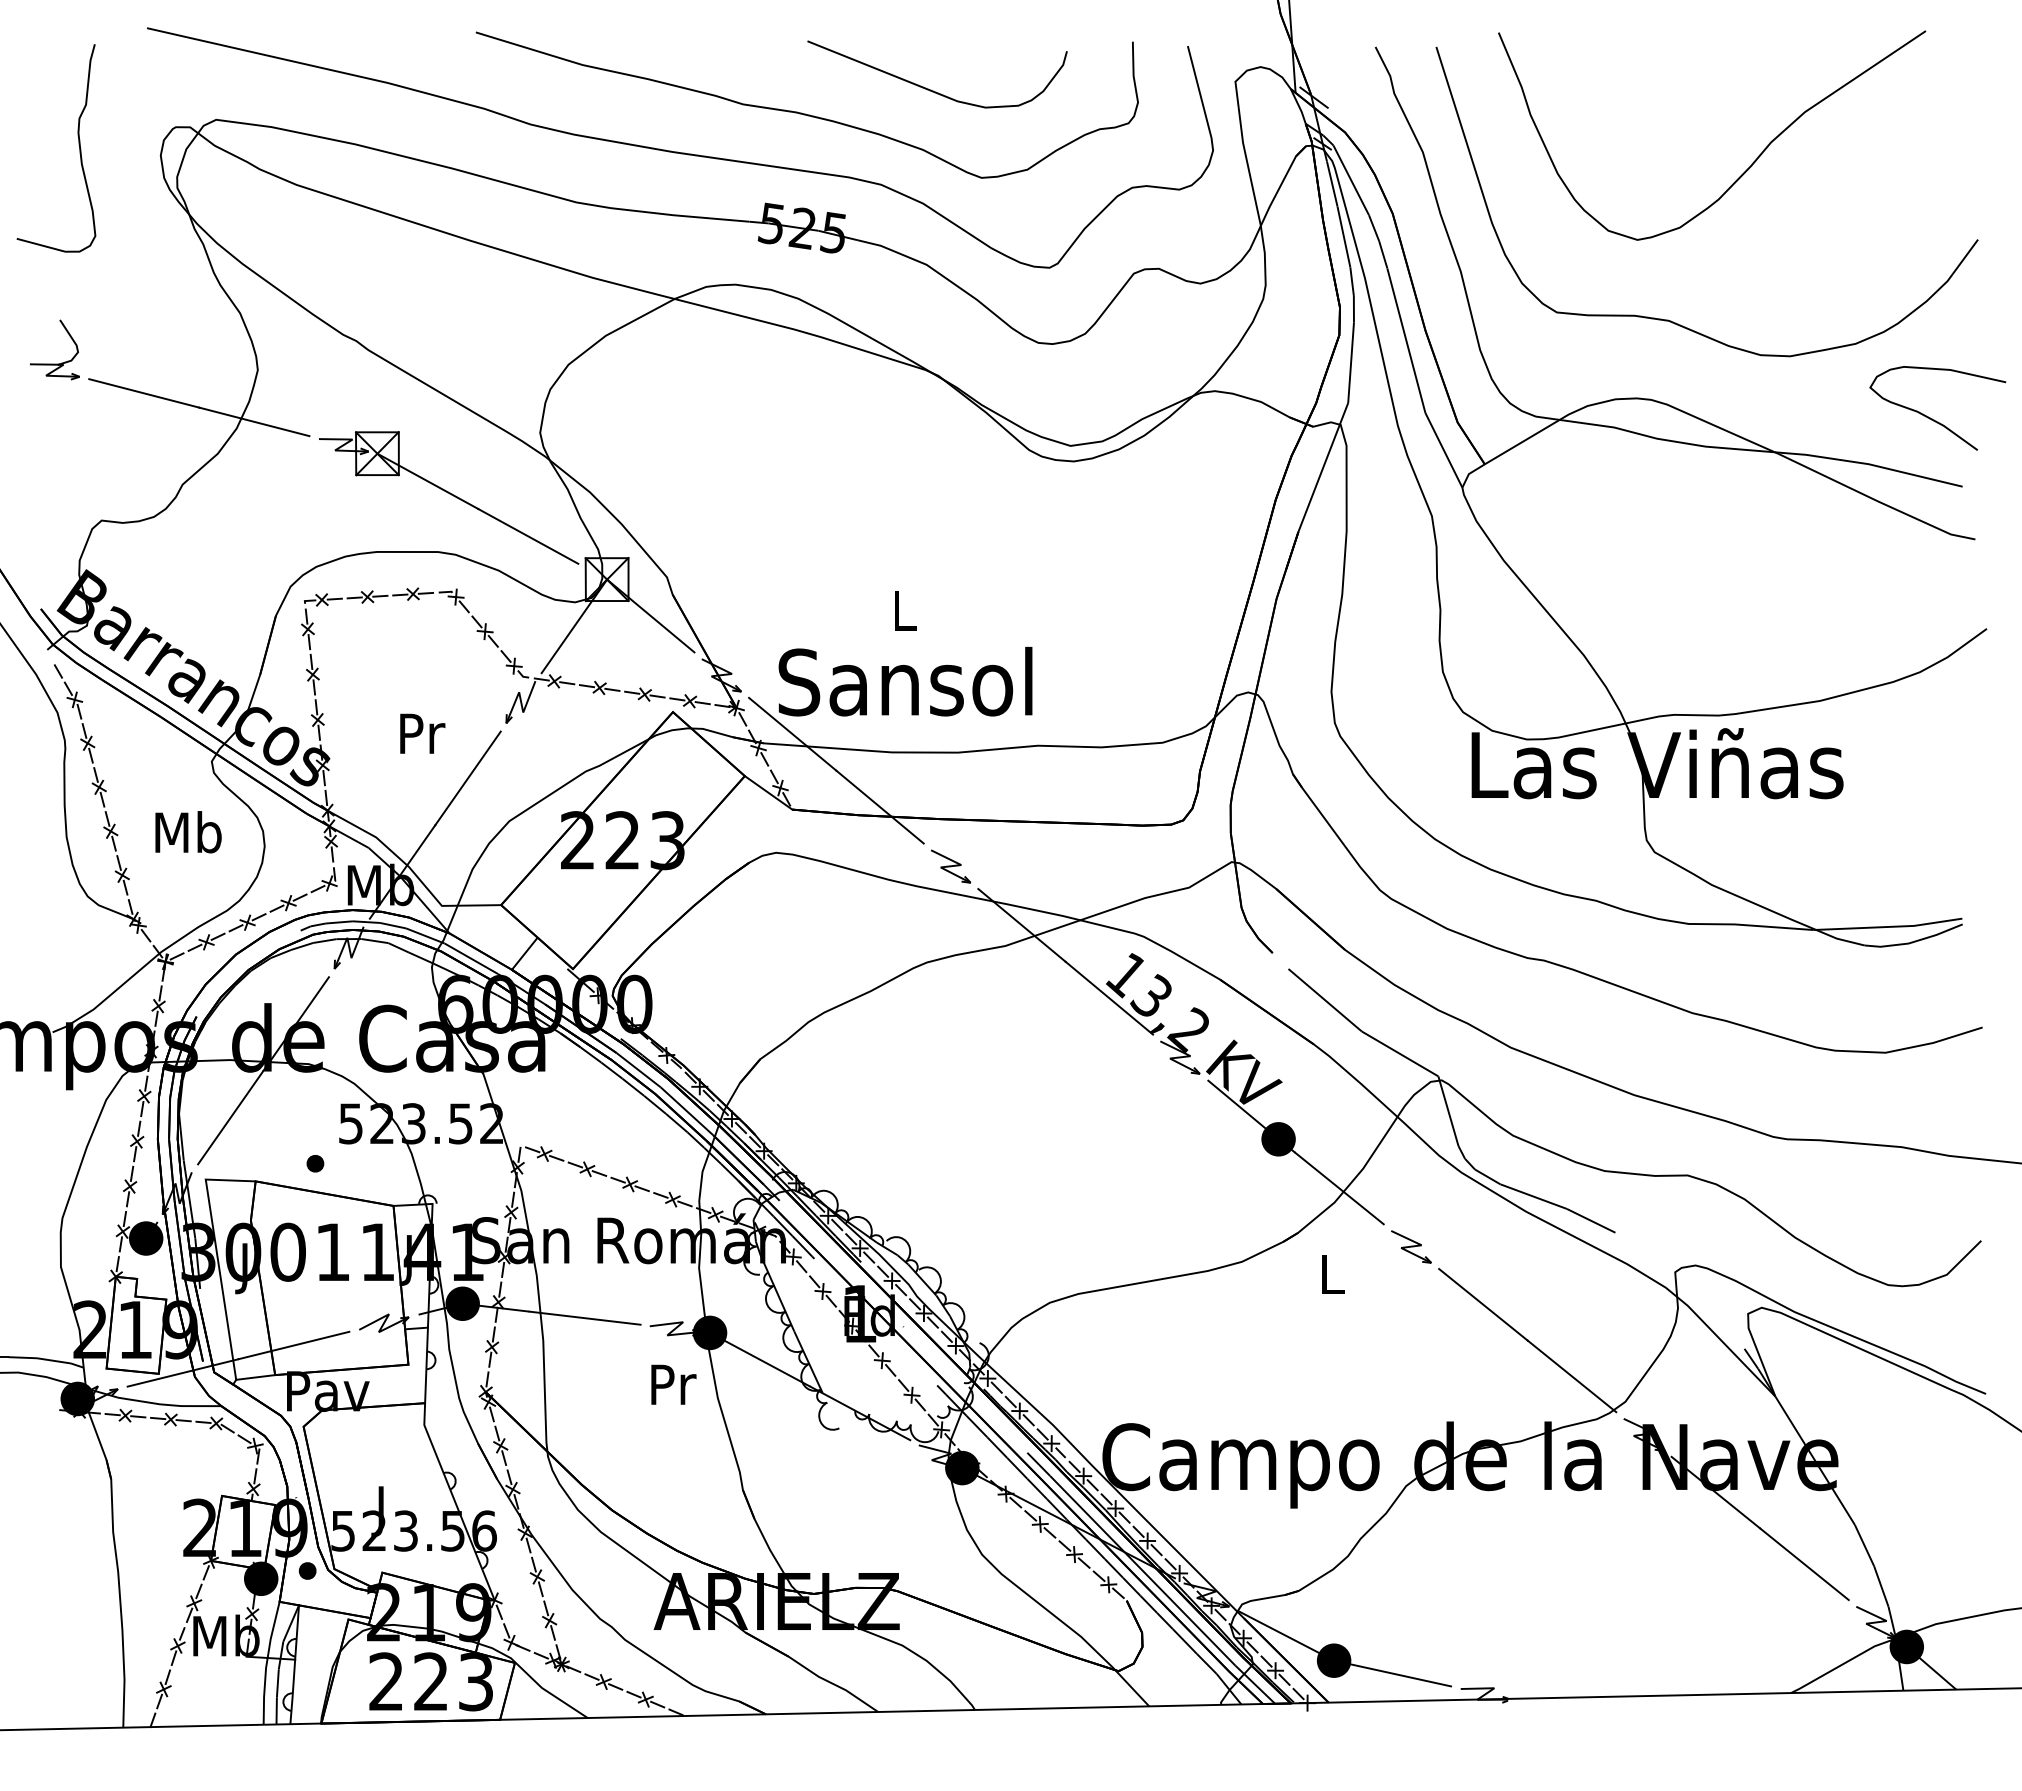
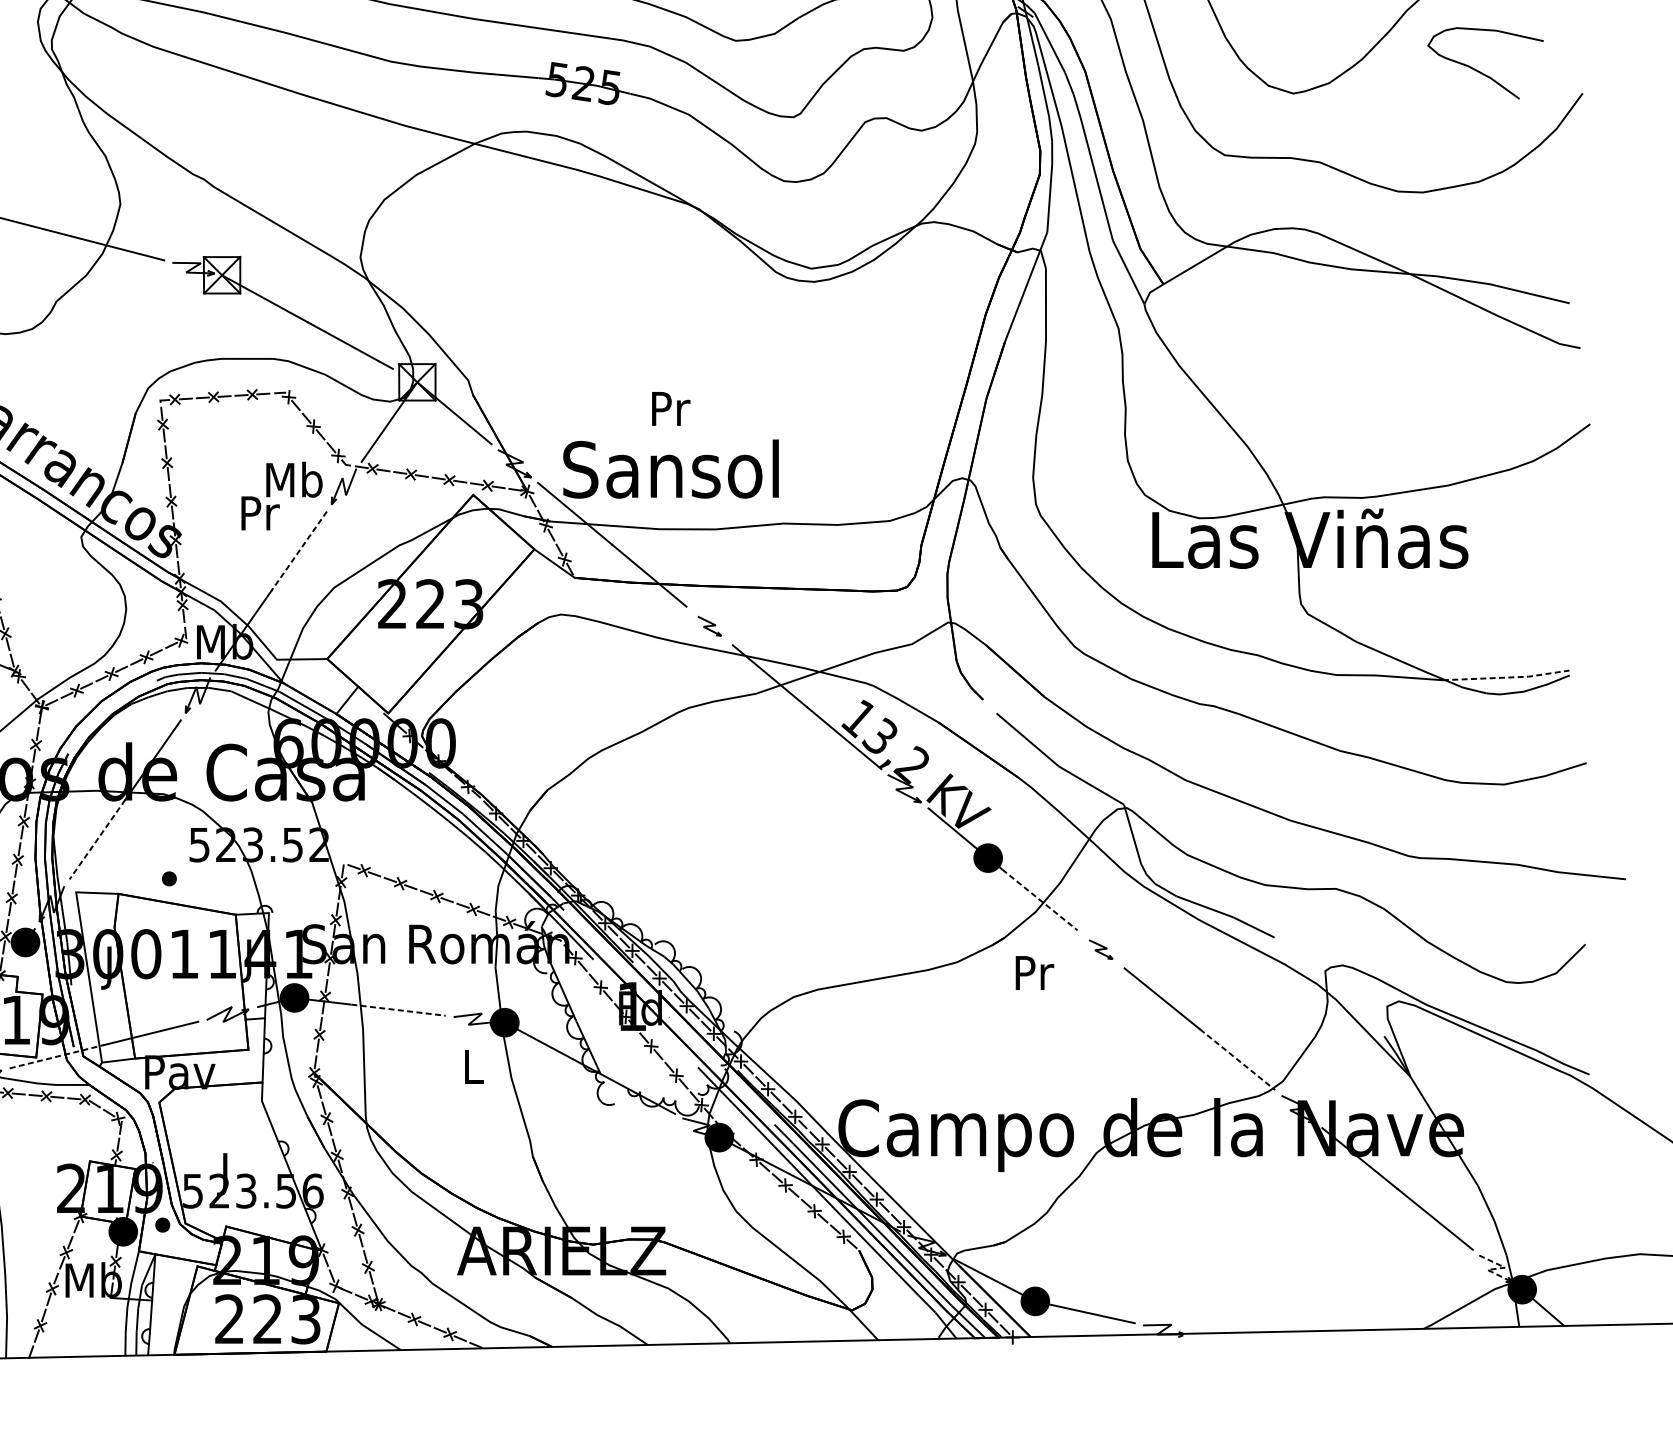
curve: (1932, 418) -> (1481, 71), moved
text: (905, 610) -> (670, 408), L -> Pr
line: (467, 778) -> (298, 551), solid -> dashed
text: (188, 832) -> (294, 480), moved
part: (950, 866) -> (709, 626), size x0.7
line: (1889, 926) -> (1507, 677), solid -> dashed
line: (230, 1117) -> (97, 839), solid -> dashed
line: (1339, 1188) -> (1039, 899), solid -> dashed
part: (1411, 1246) -> (1101, 949), size x0.7
text: (1333, 1274) -> (1034, 973), L -> Pr
line: (585, 1318) -> (398, 1010), solid -> dashed
line: (183, 1372) -> (57, 1056), solid -> dashed
line: (1571, 1376) -> (1237, 1059), solid -> dashed
text: (673, 1384) -> (473, 1066), Pr -> L
line: (1875, 1622) -> (1495, 1268), solid -> dashed

